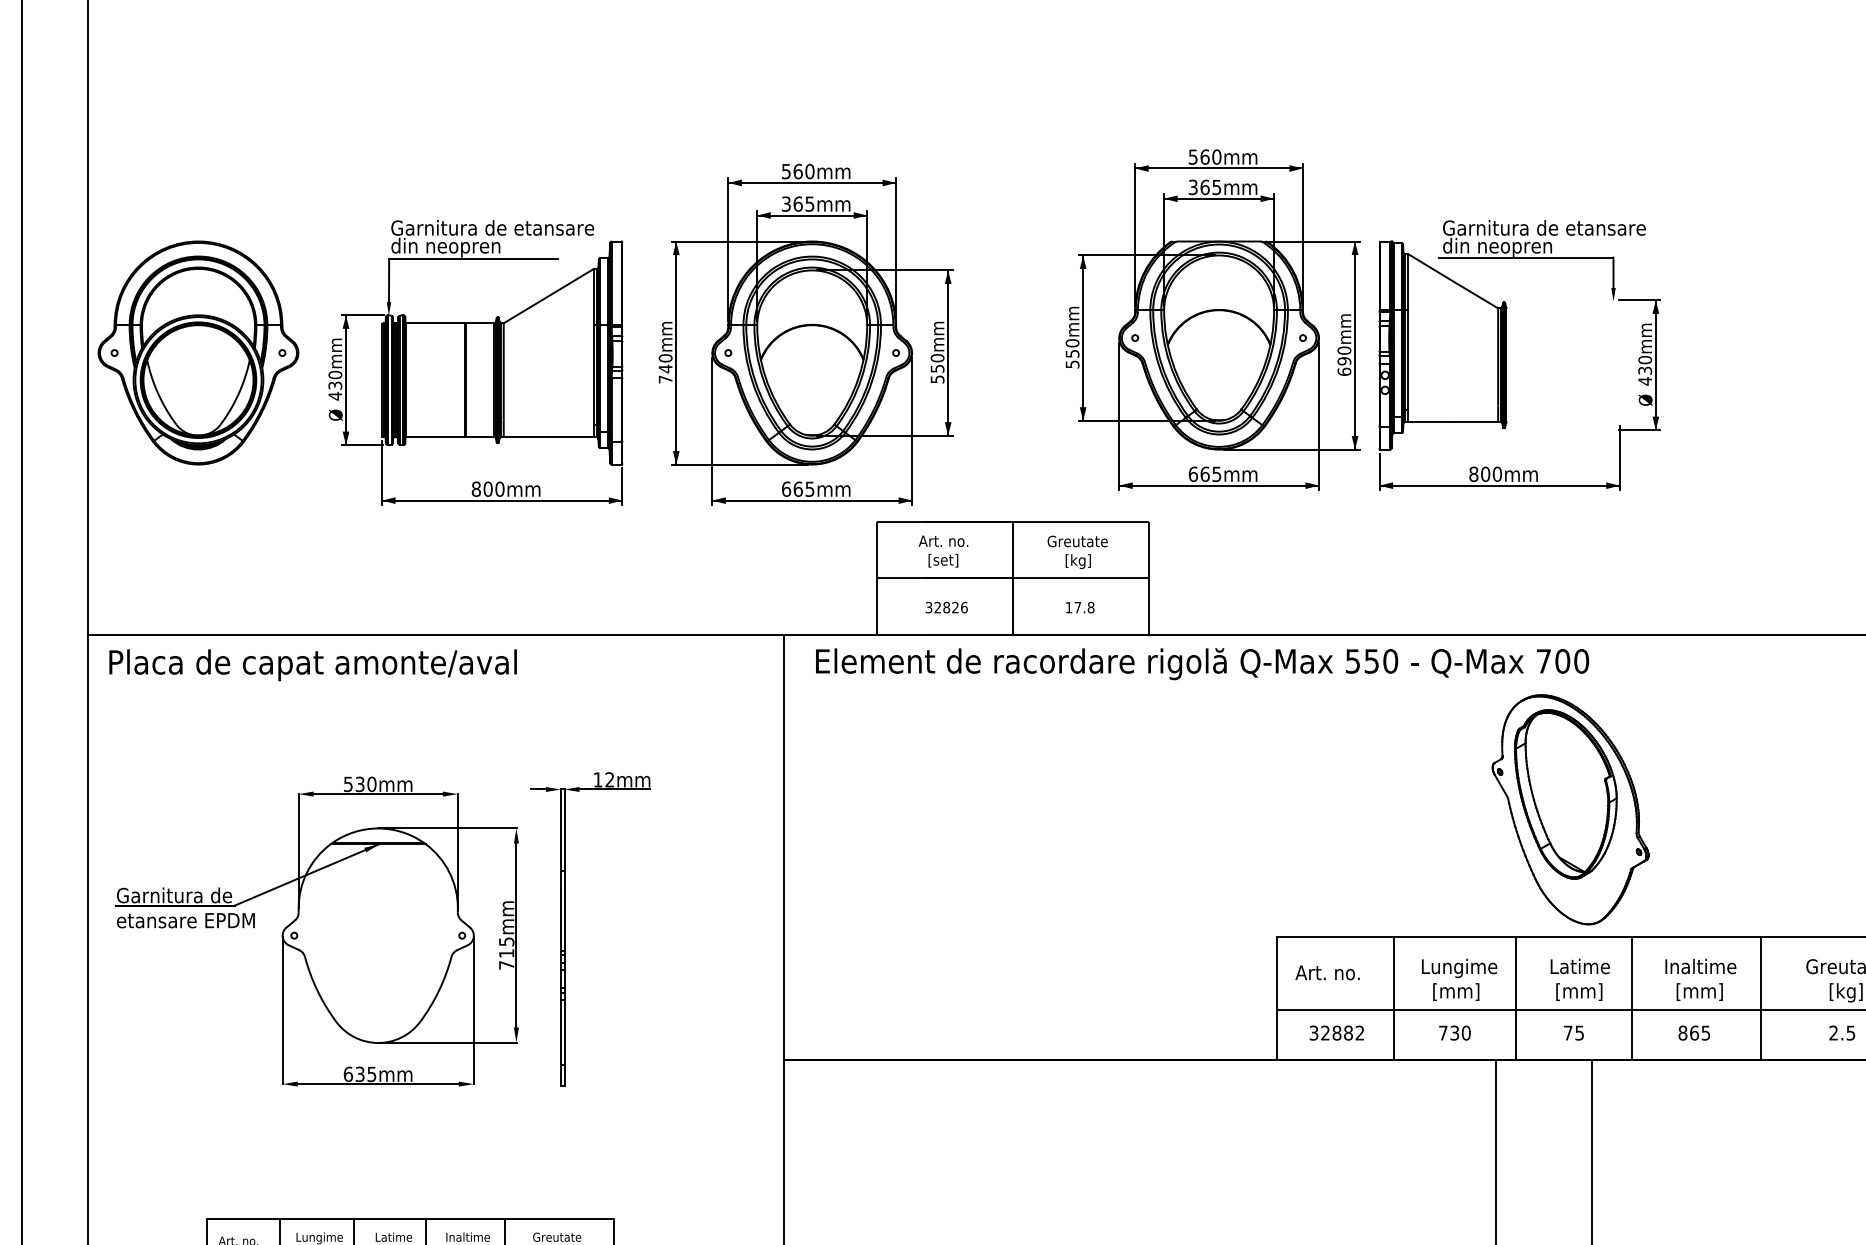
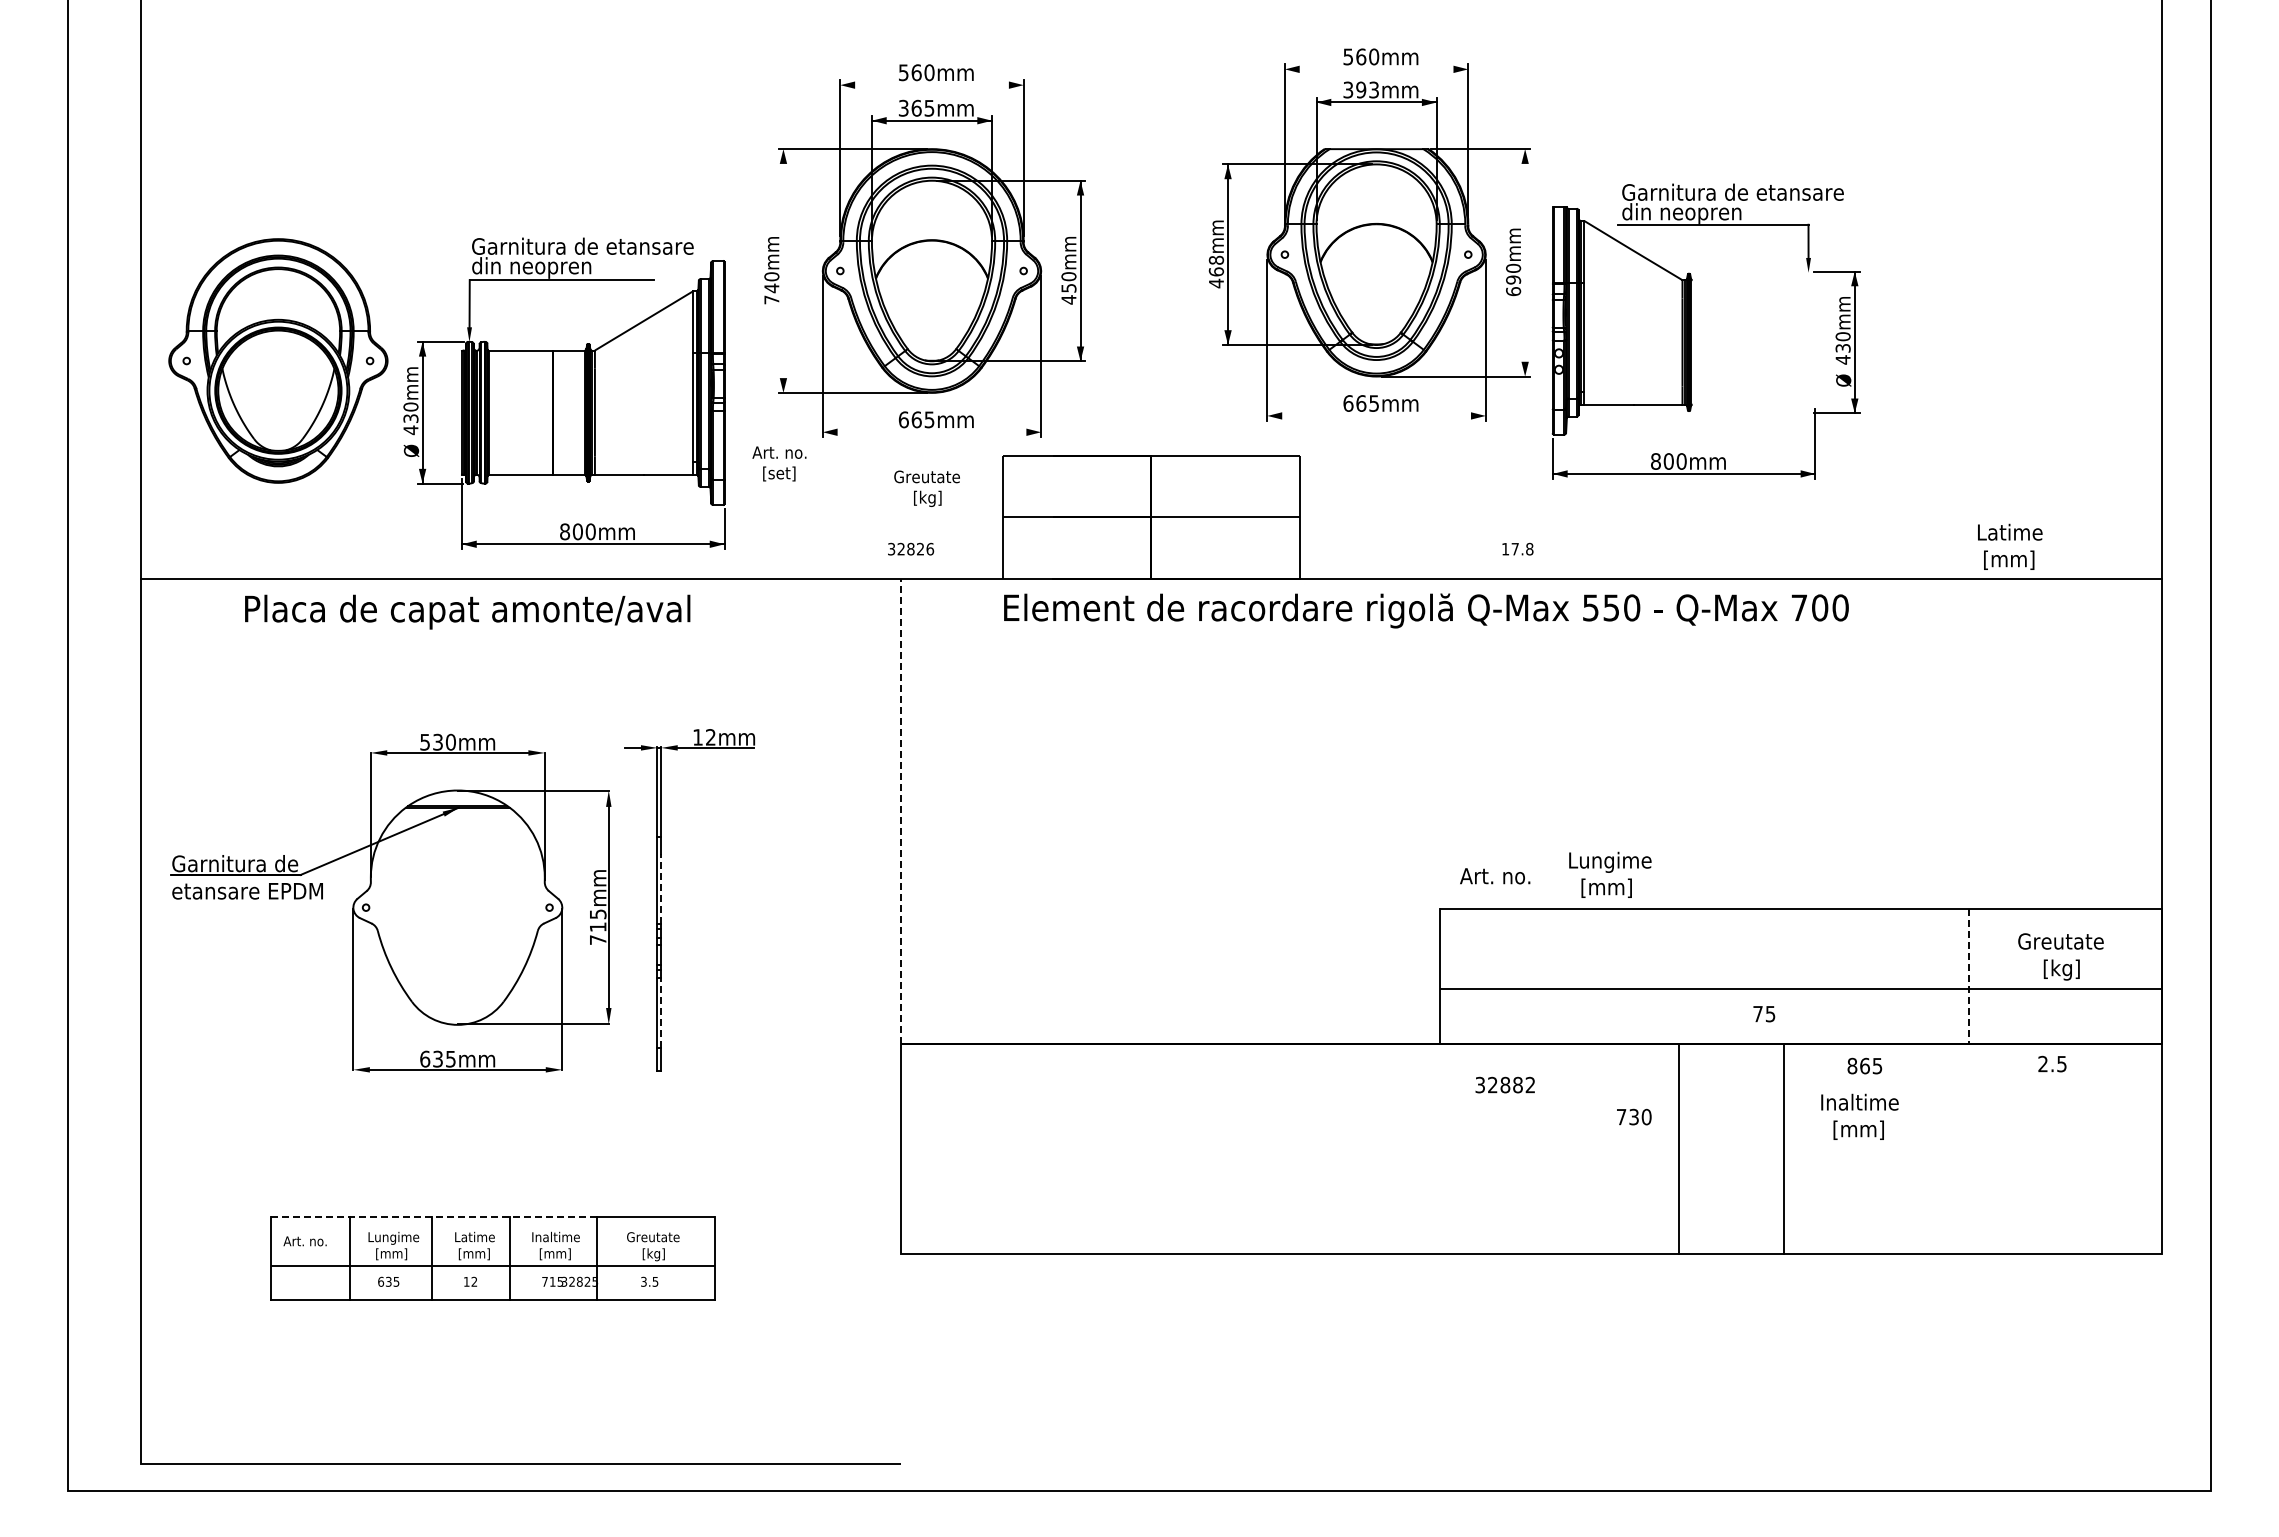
line: (1219, 168) -> (1376, 69), removed
line: (811, 183) -> (931, 85), removed
text: (1210, 186) -> (1367, 89), 365mm -> 393mm
line: (1355, 345) -> (1525, 262), removed
part: (198, 352) -> (278, 360), moved
line: (676, 352) -> (783, 270), removed
text: (1072, 353) -> (1216, 271), 550mm -> 468mm
part: (1506, 355) -> (1691, 331), moved
part: (475, 362) -> (564, 393), moved
text: (937, 379) -> (1068, 299), 550mm -> 450mm
line: (1219, 485) -> (1376, 415), removed
line: (811, 500) -> (931, 432), removed
text: (943, 551) -> (779, 463), moved
text: (1077, 552) -> (926, 488), moved
text: (947, 606) -> (911, 548), moved
text: (1079, 606) -> (1517, 548), moved
text: (1202, 663) -> (1426, 610), moved
text: (312, 664) -> (467, 611), moved
part: (1570, 810) -> (1760, 770), removed
line: (783, 847) -> (900, 811), solid -> dashed
line: (564, 919) -> (661, 889), solid -> dashed
text: (1327, 973) -> (1495, 876), moved
text: (1459, 979) -> (1610, 874), moved
text: (1580, 979) -> (2010, 546), moved
text: (1700, 979) -> (1859, 1116), moved
line: (1394, 997) -> (1568, 975), removed
line: (1515, 997) -> (1700, 975), removed
line: (1631, 997) -> (1827, 975), removed
line: (1760, 998) -> (1968, 976), solid -> dashed
line: (564, 1031) -> (661, 1012), solid -> dashed
text: (1336, 1032) -> (1504, 1084), moved
text: (1455, 1032) -> (1634, 1116), moved
text: (1694, 1032) -> (1864, 1065), moved
text: (1842, 1032) -> (2052, 1063), moved
line: (355, 1219) -> (433, 1217), solid -> dashed

